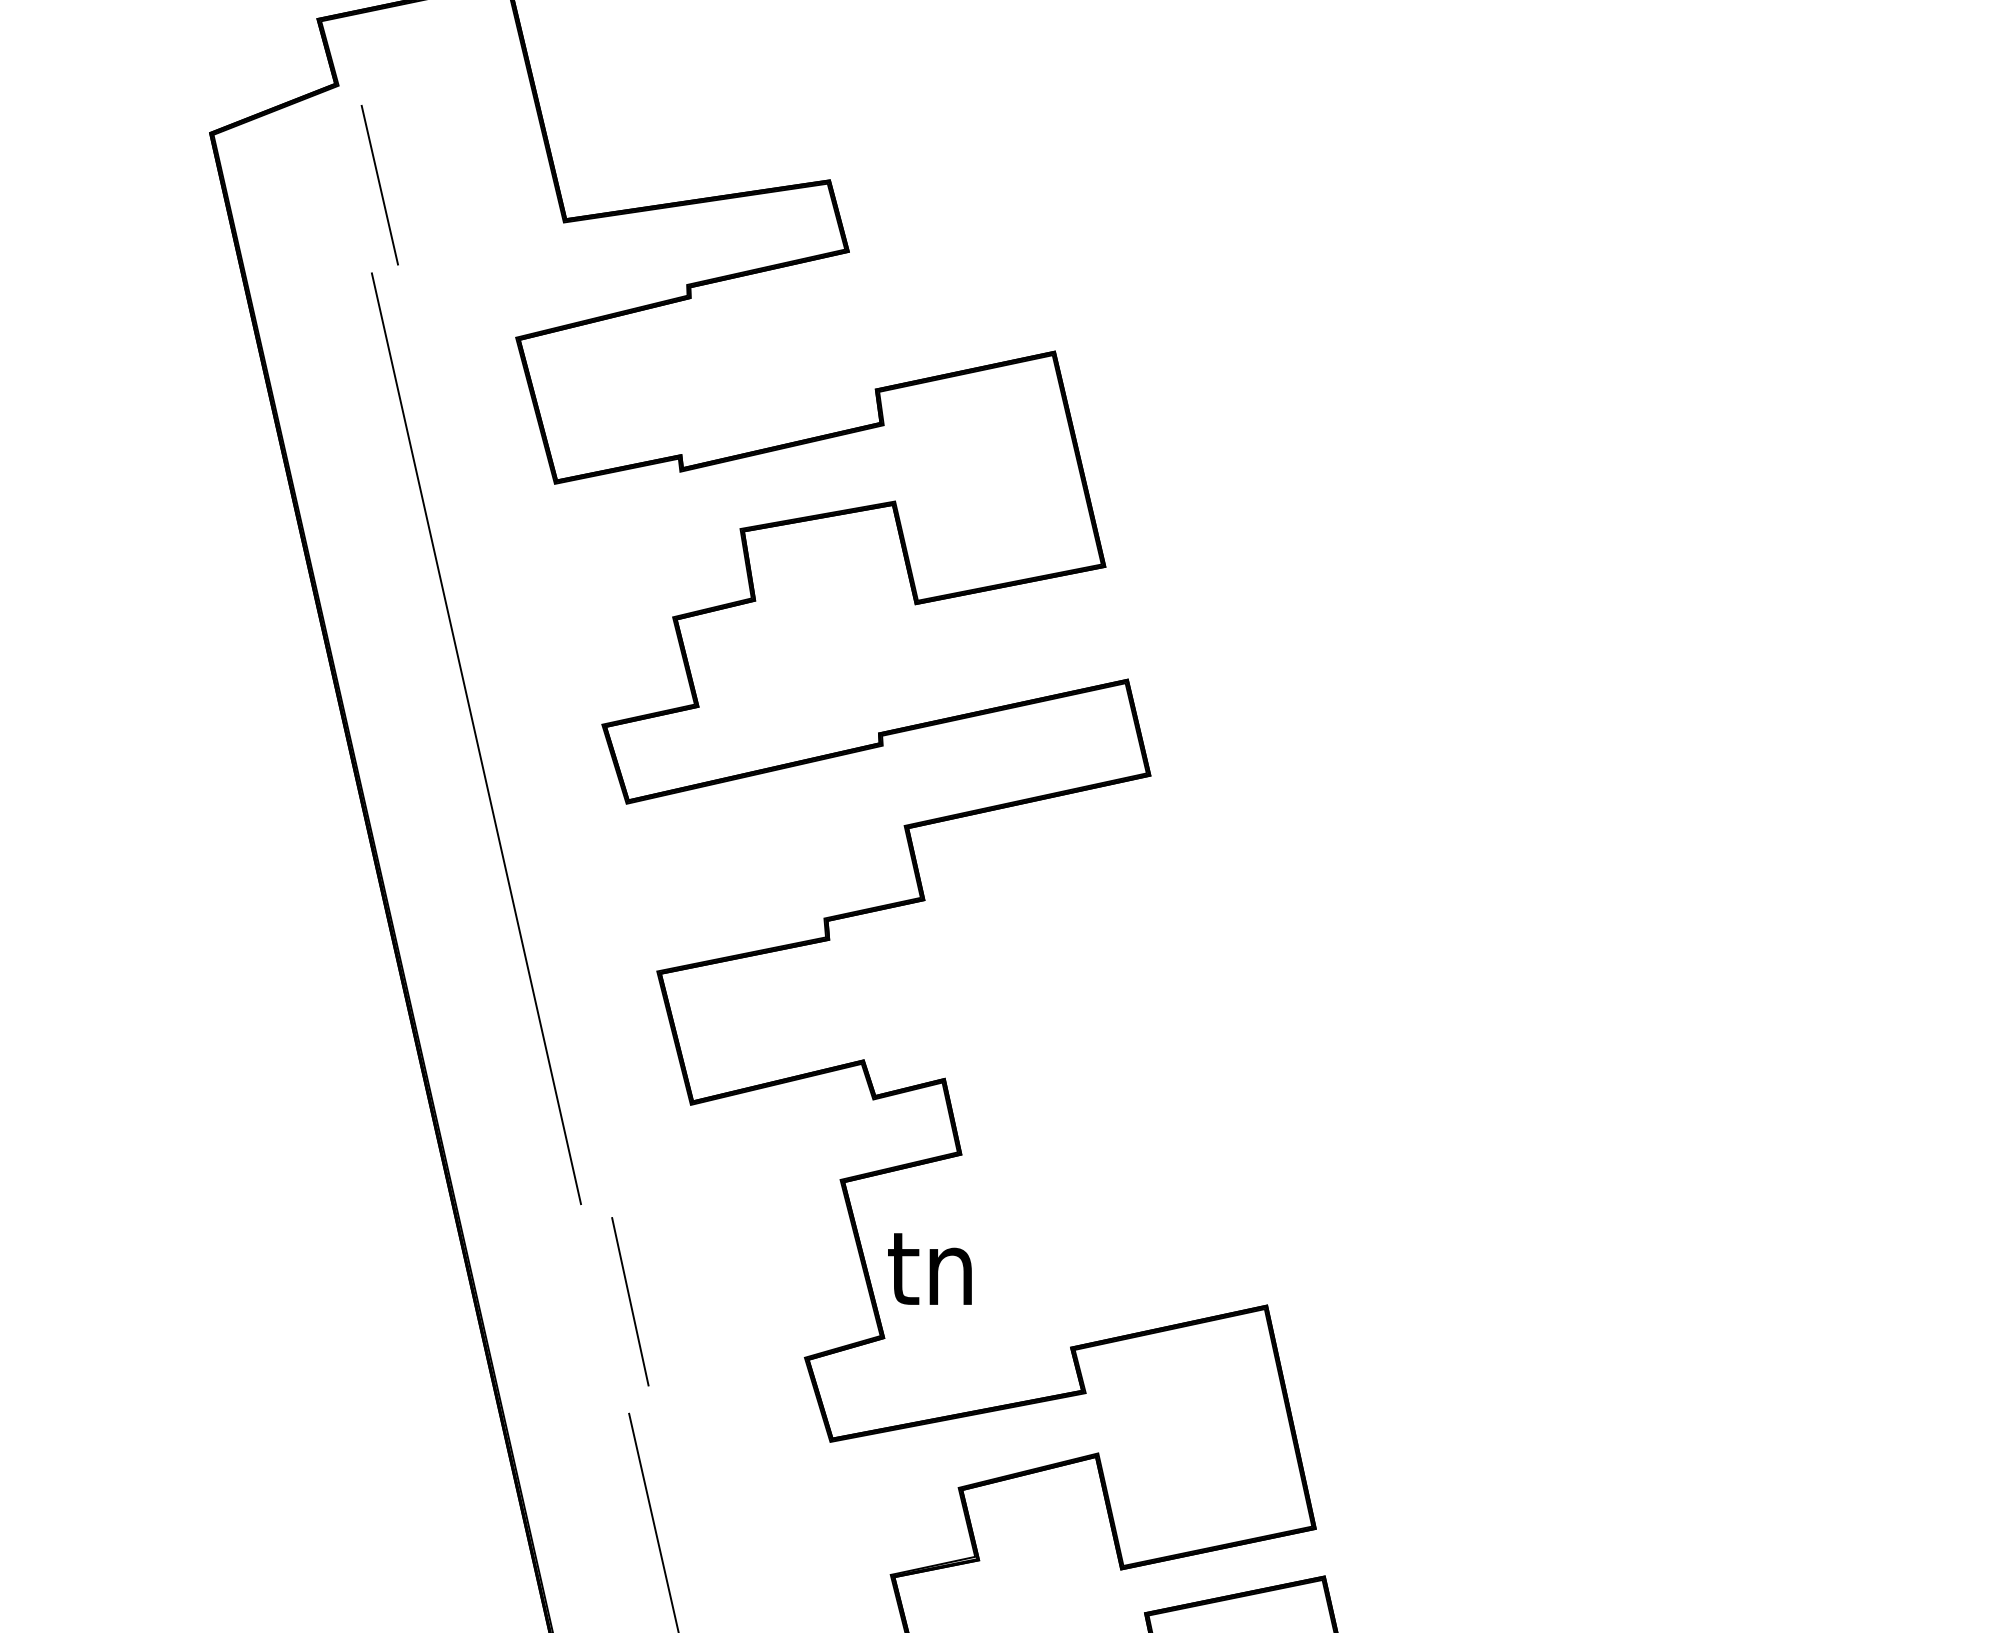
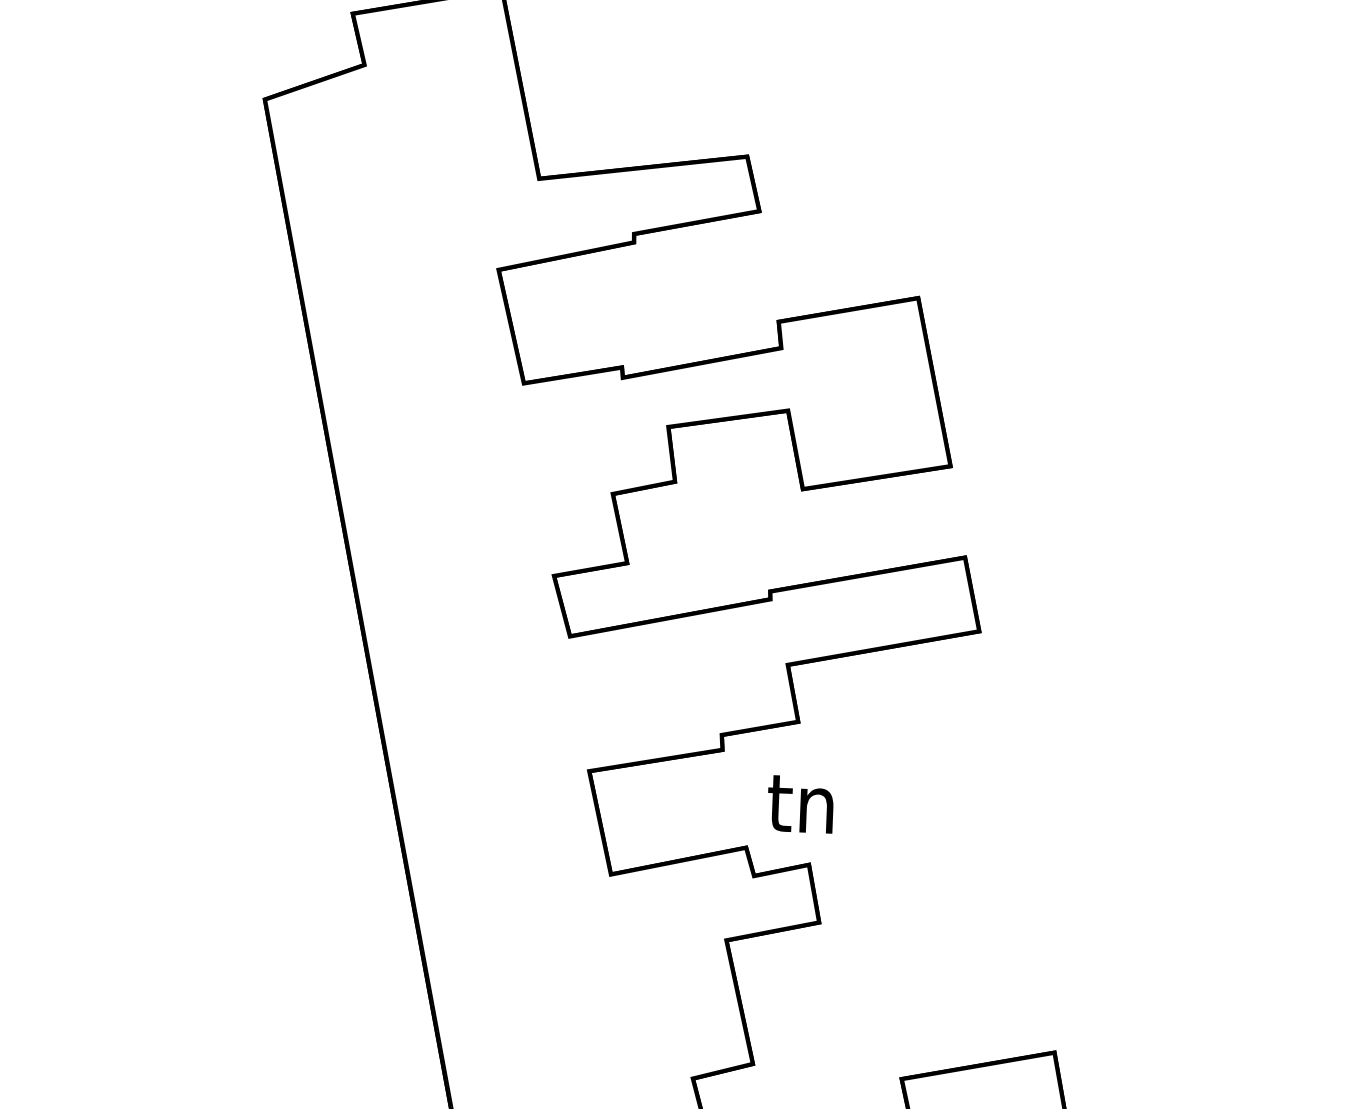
line: (379, 184) -> (394, 144), removed
line: (476, 738) -> (453, 581), removed
text: (929, 1268) -> (800, 803), moved
line: (630, 1301) -> (556, 1028), removed

